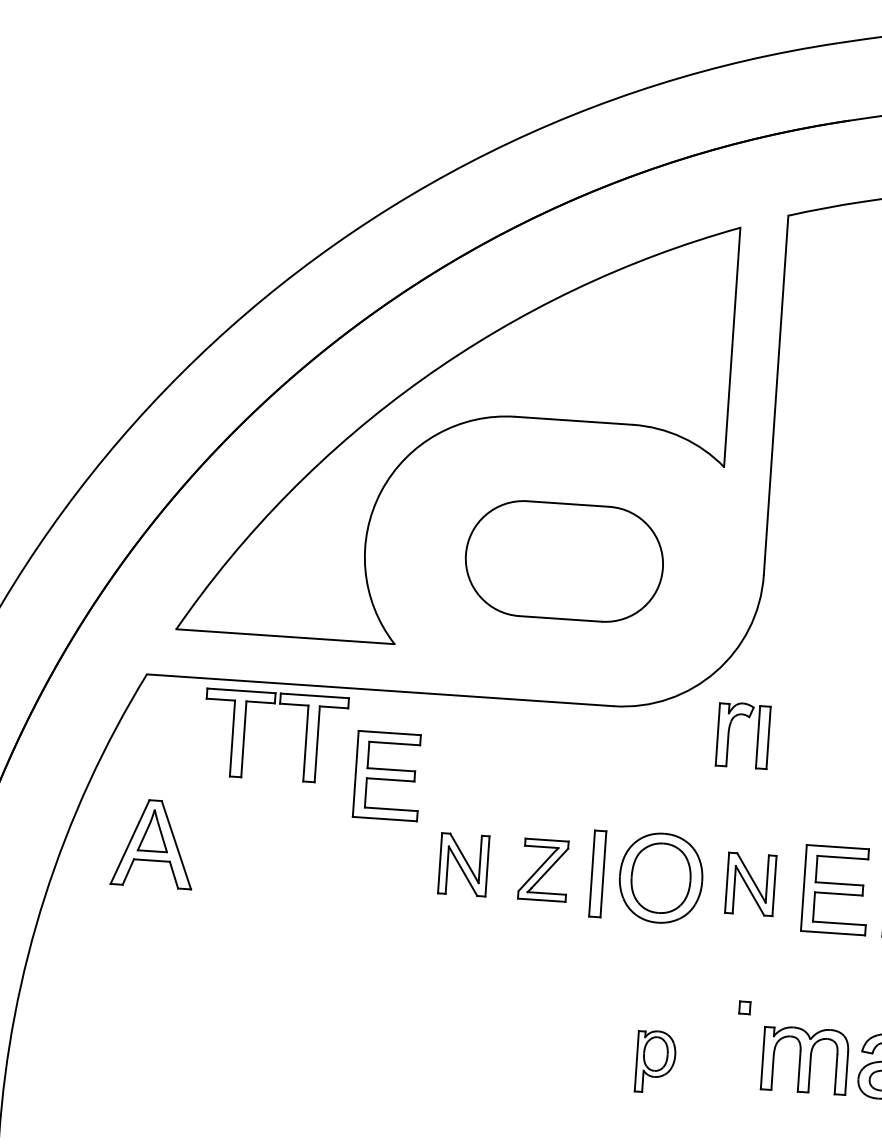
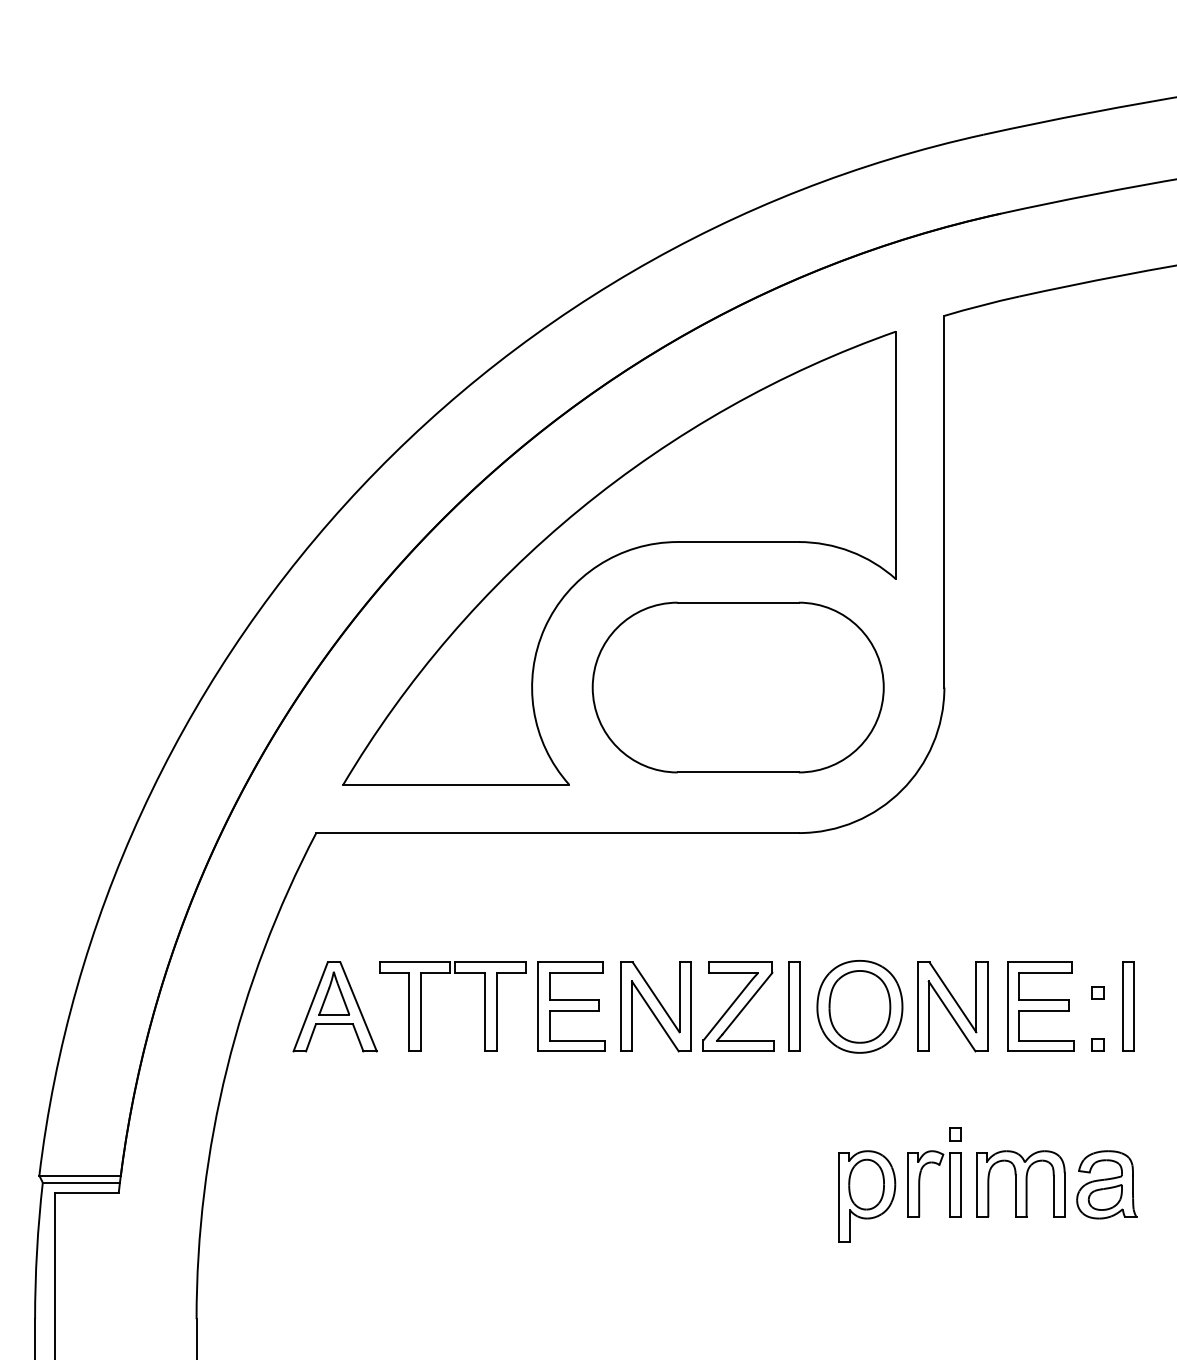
part: (563, 561) -> (737, 687), size x1.43
part: (245, 733) -> (421, 1006), moved
part: (729, 733) -> (920, 1183), moved
part: (387, 775) -> (571, 1006), moved
part: (463, 864) -> (655, 1006), size x1.43
part: (543, 869) -> (738, 1006), size x1.43
part: (750, 883) -> (952, 1006), size x1.43
part: (655, 1062) -> (867, 1196), size x1.43

